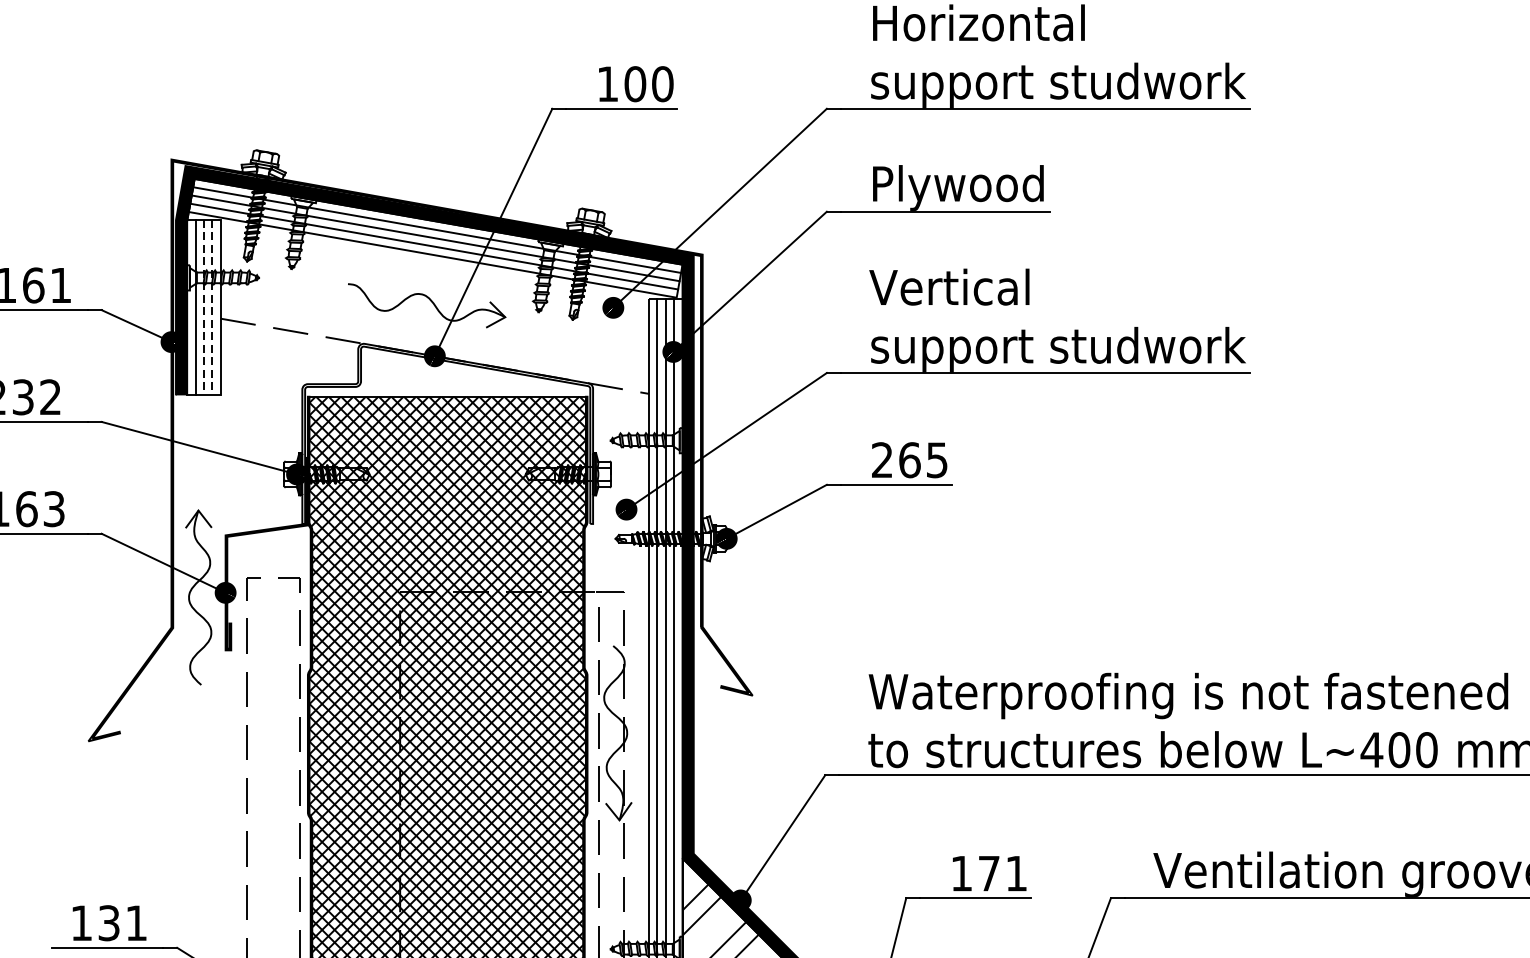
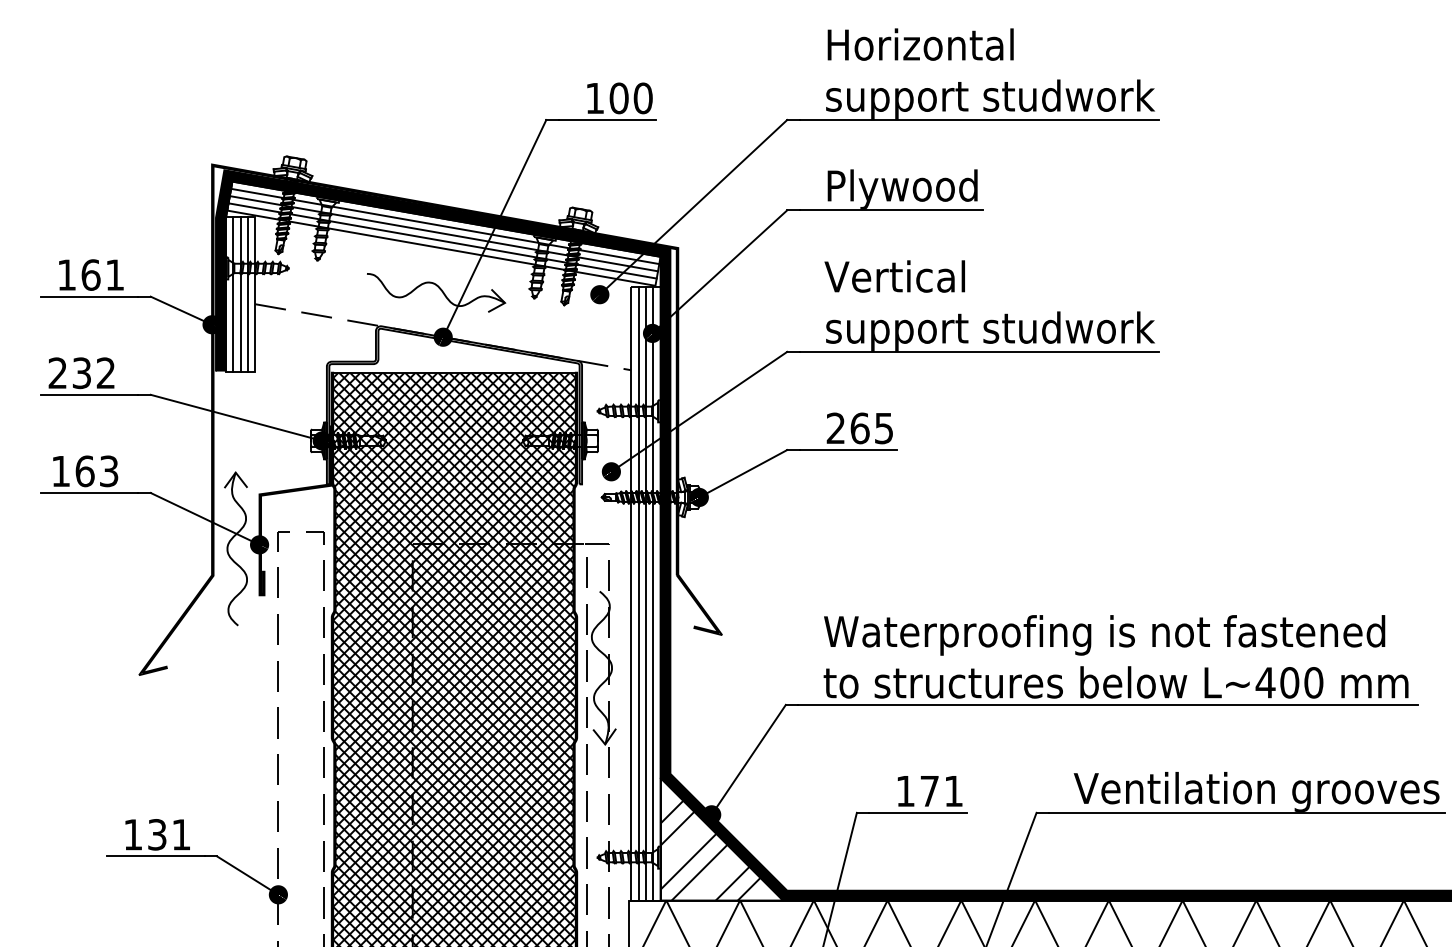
line: (203, 307) -> (240, 294), dashed -> solid
line: (211, 307) -> (247, 294), dashed -> solid

